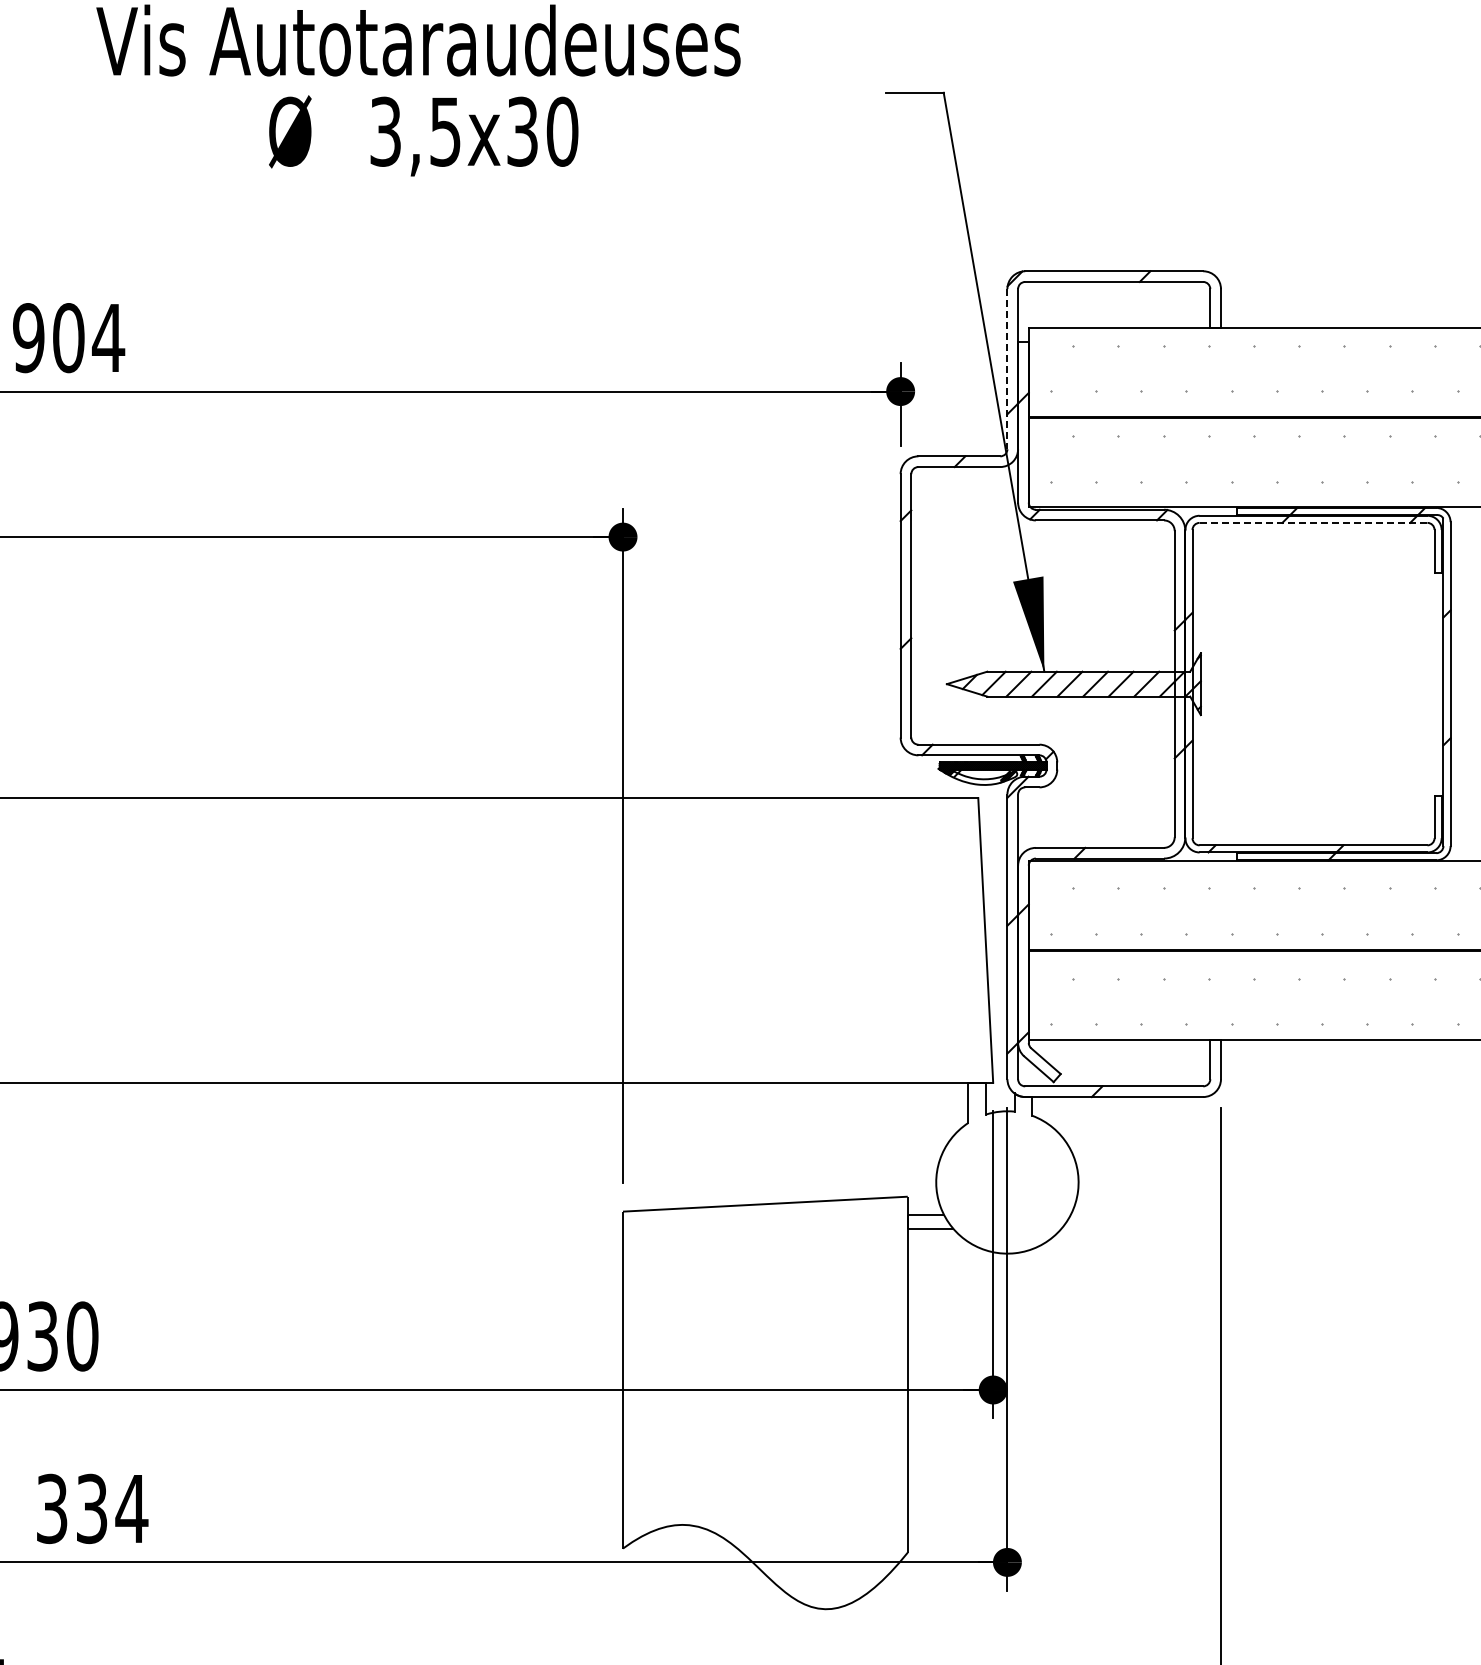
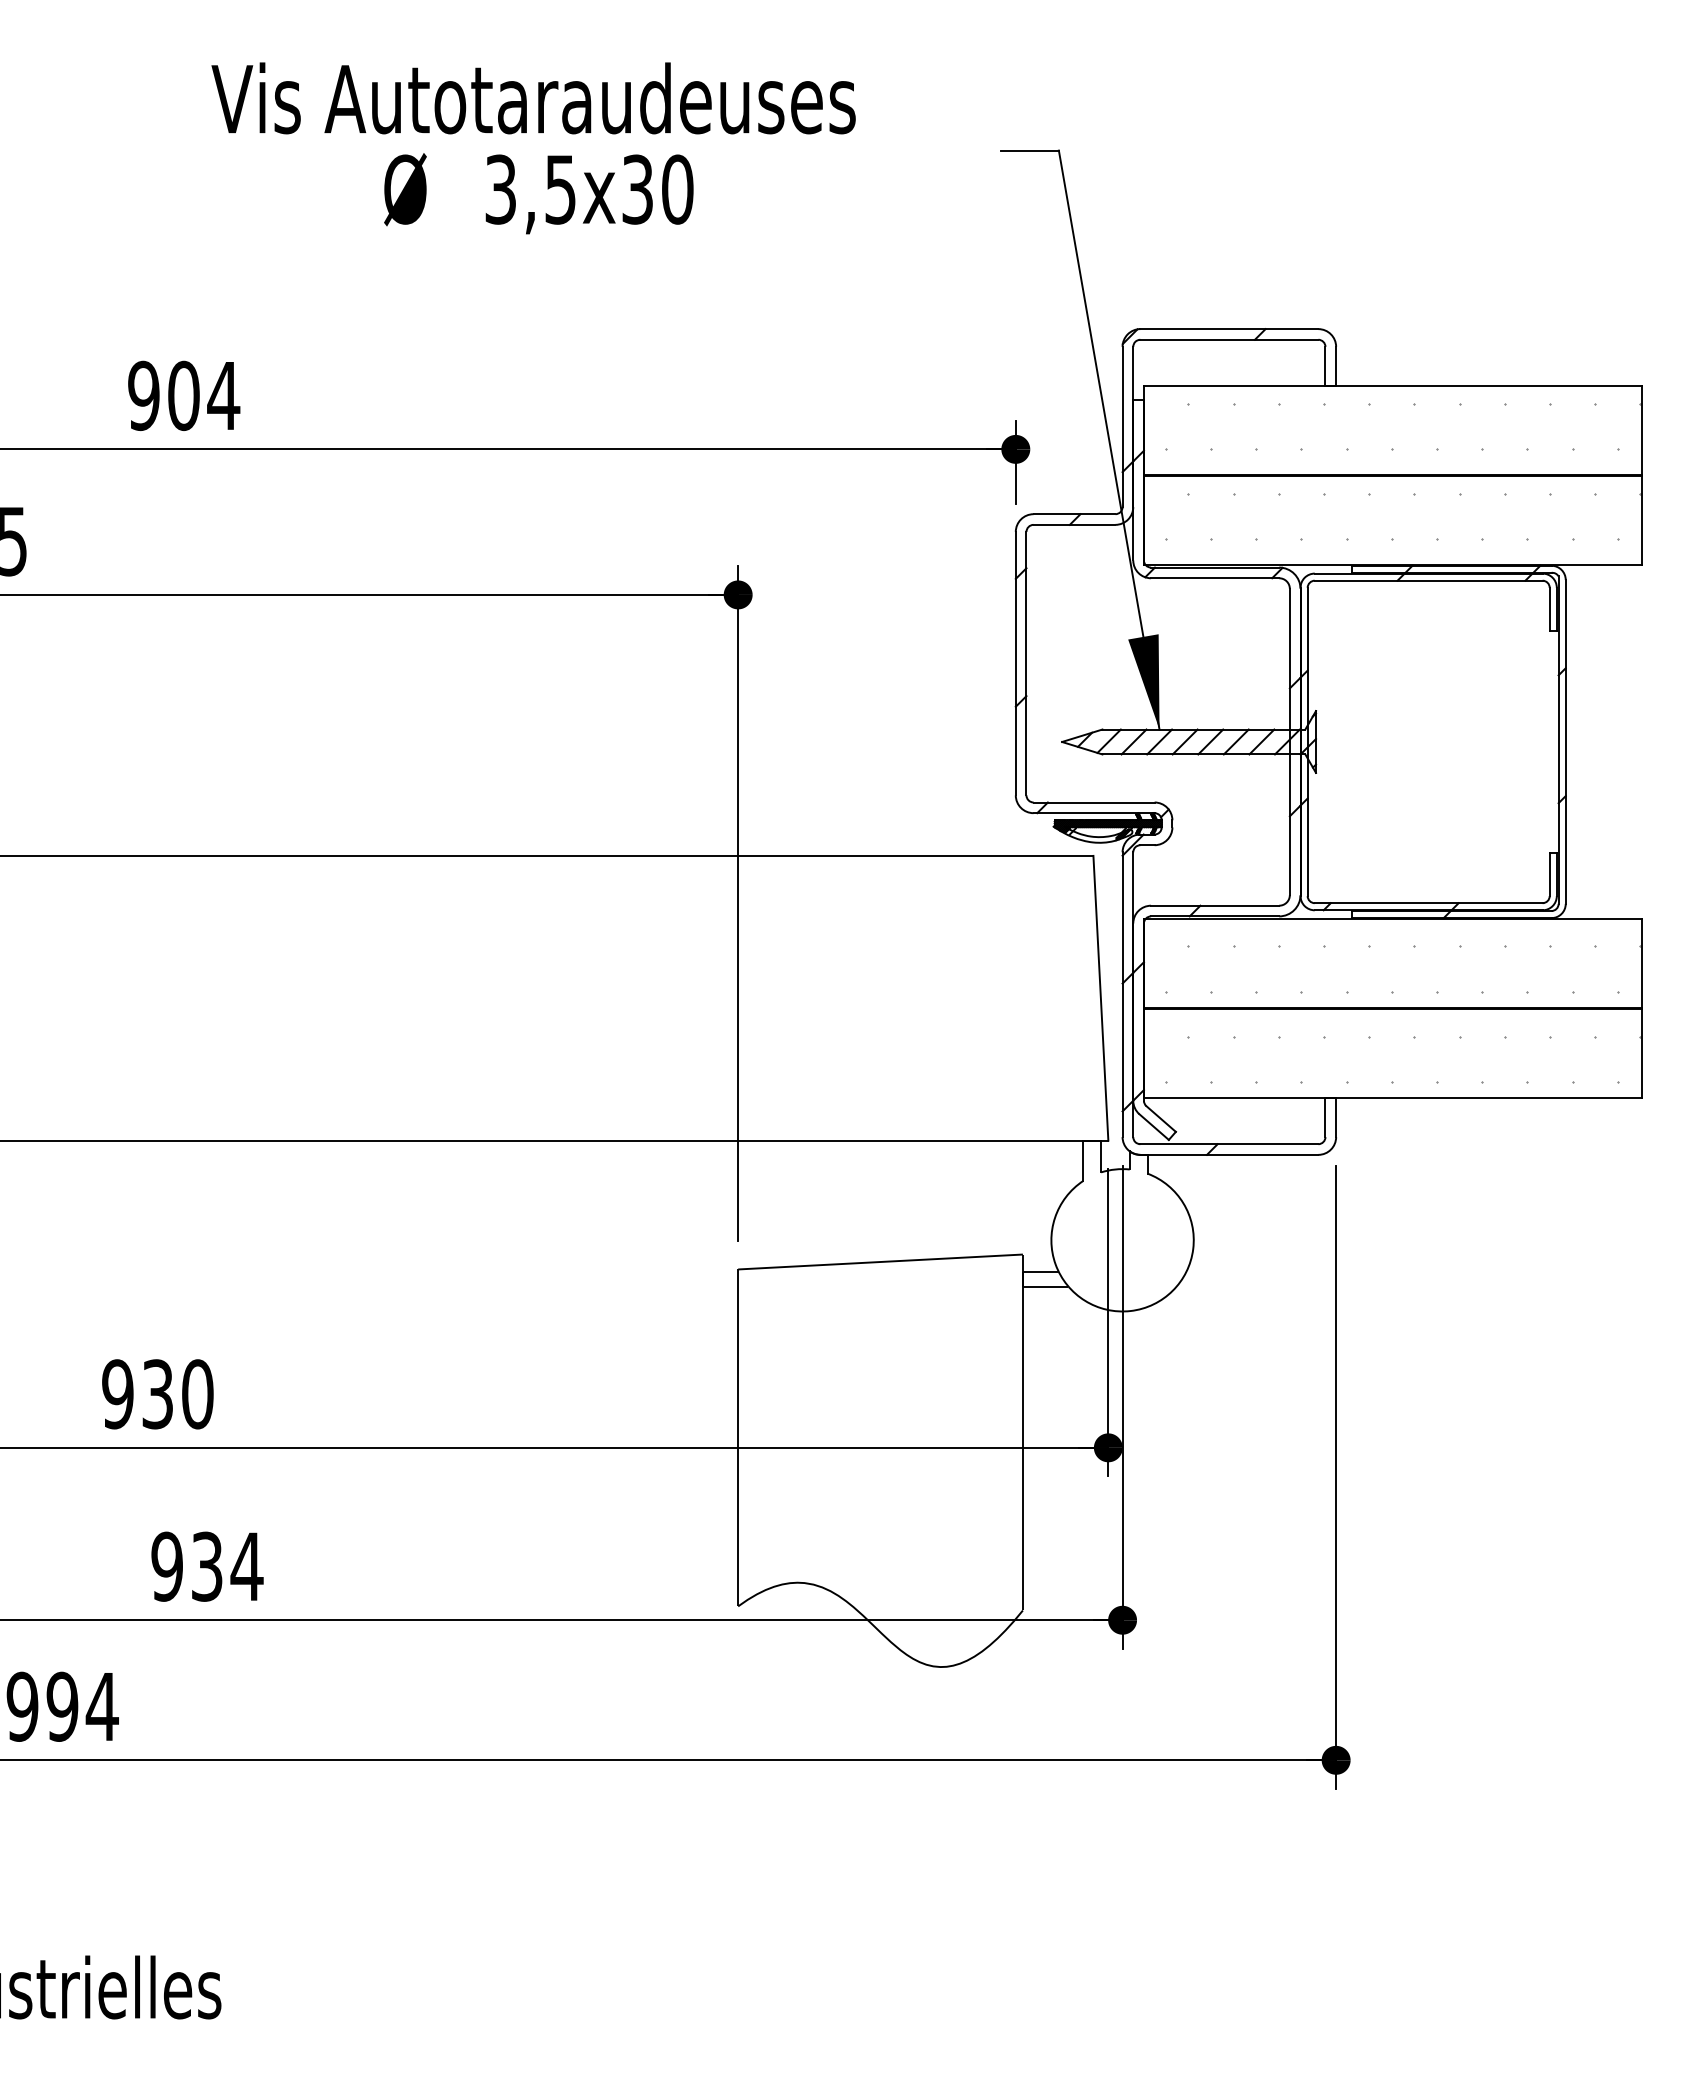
line: (1007, 369) -> (1122, 427), dashed -> solid
line: (1313, 522) -> (1428, 580), dashed -> solid
text: (51, 1508) -> (166, 1566), 334 -> 934

